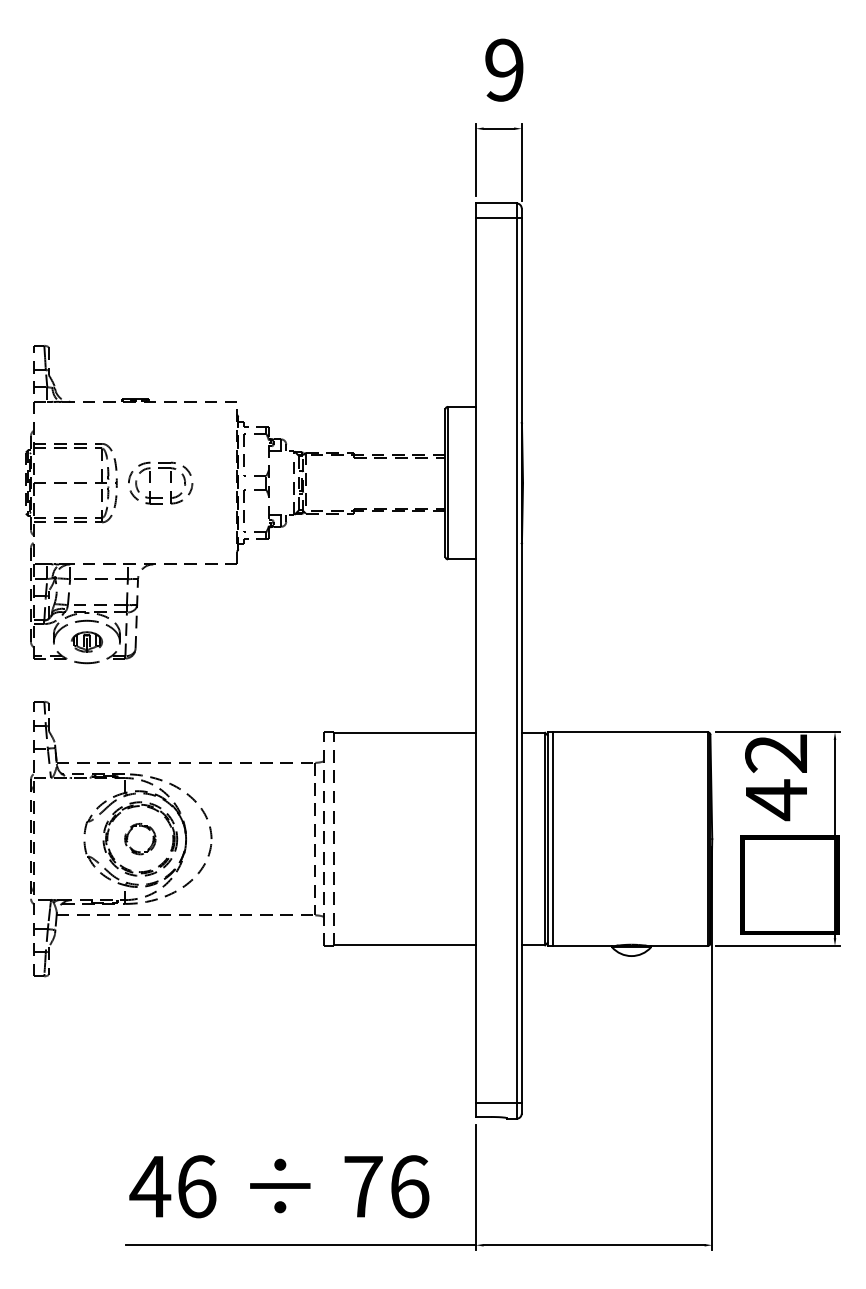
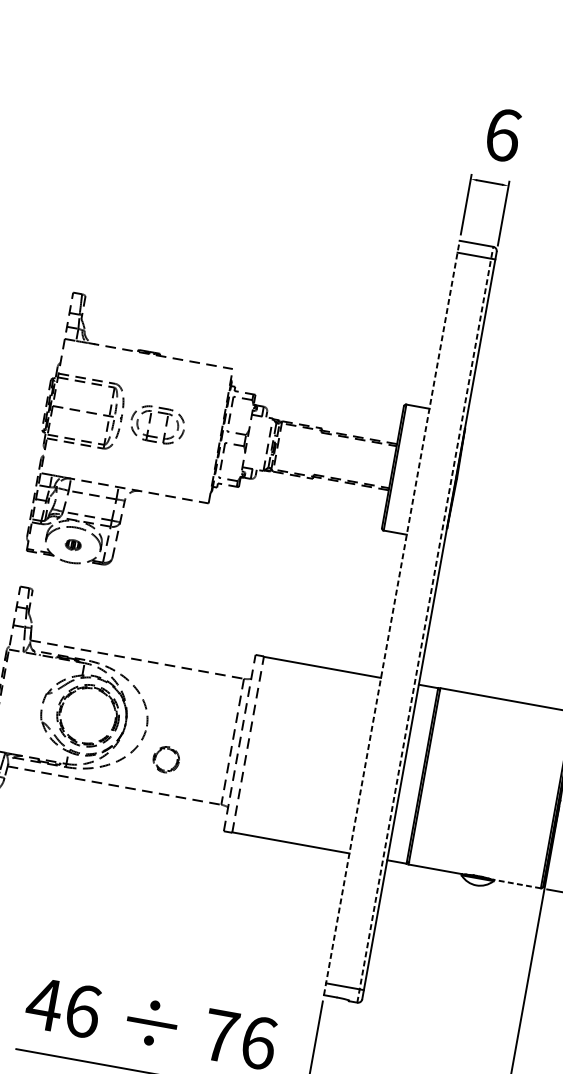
text: (504, 69) -> (503, 134), 9 -> 6
part: (86, 641) -> (73, 544), size x0.6
line: (475, 660) -> (391, 618), solid -> dashed
line: (516, 661) -> (425, 625), solid -> dashed
line: (552, 838) -> (428, 776), removed
part: (150, 845) -> (173, 766), moved
line: (678, 945) -> (516, 883), solid -> dashed

